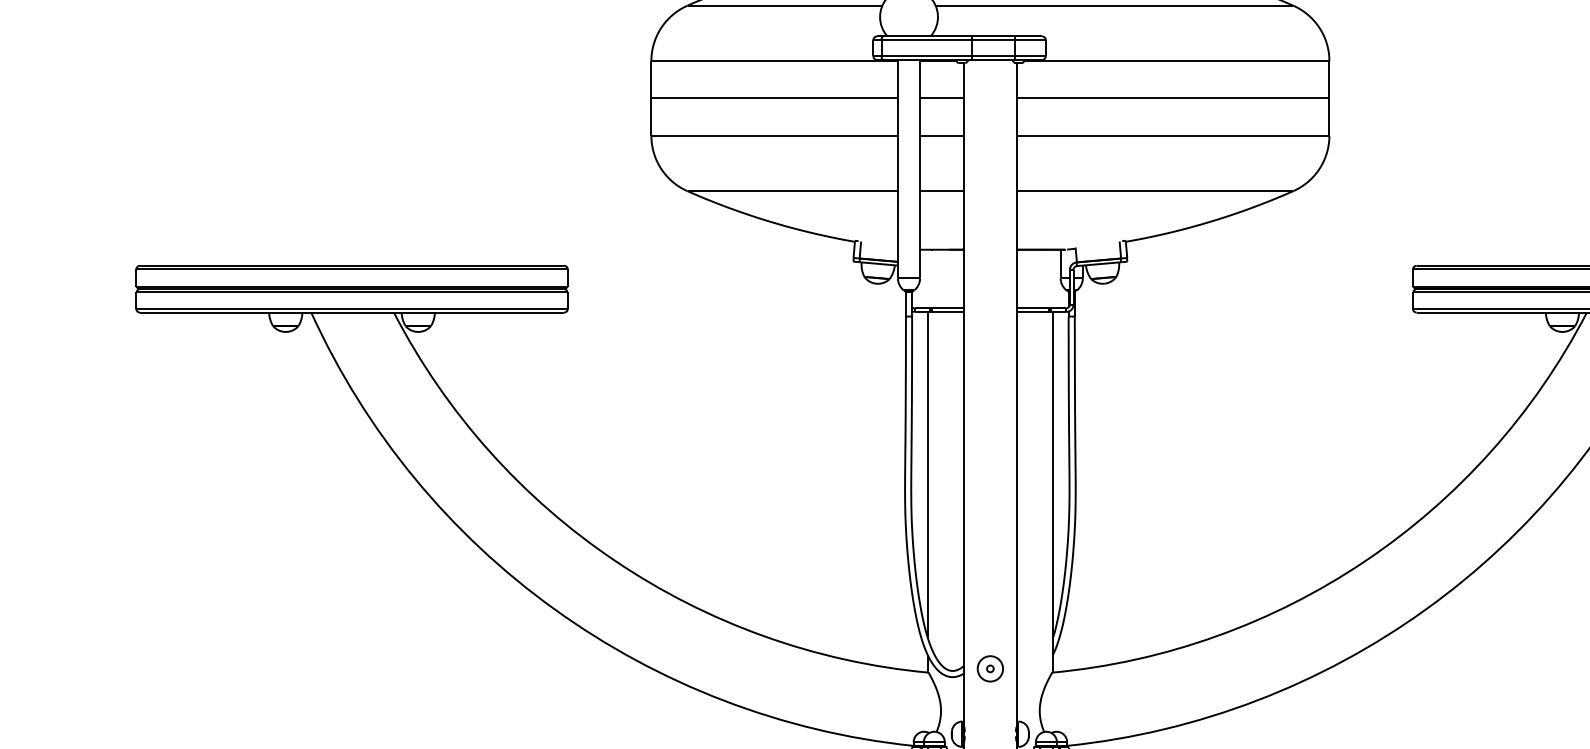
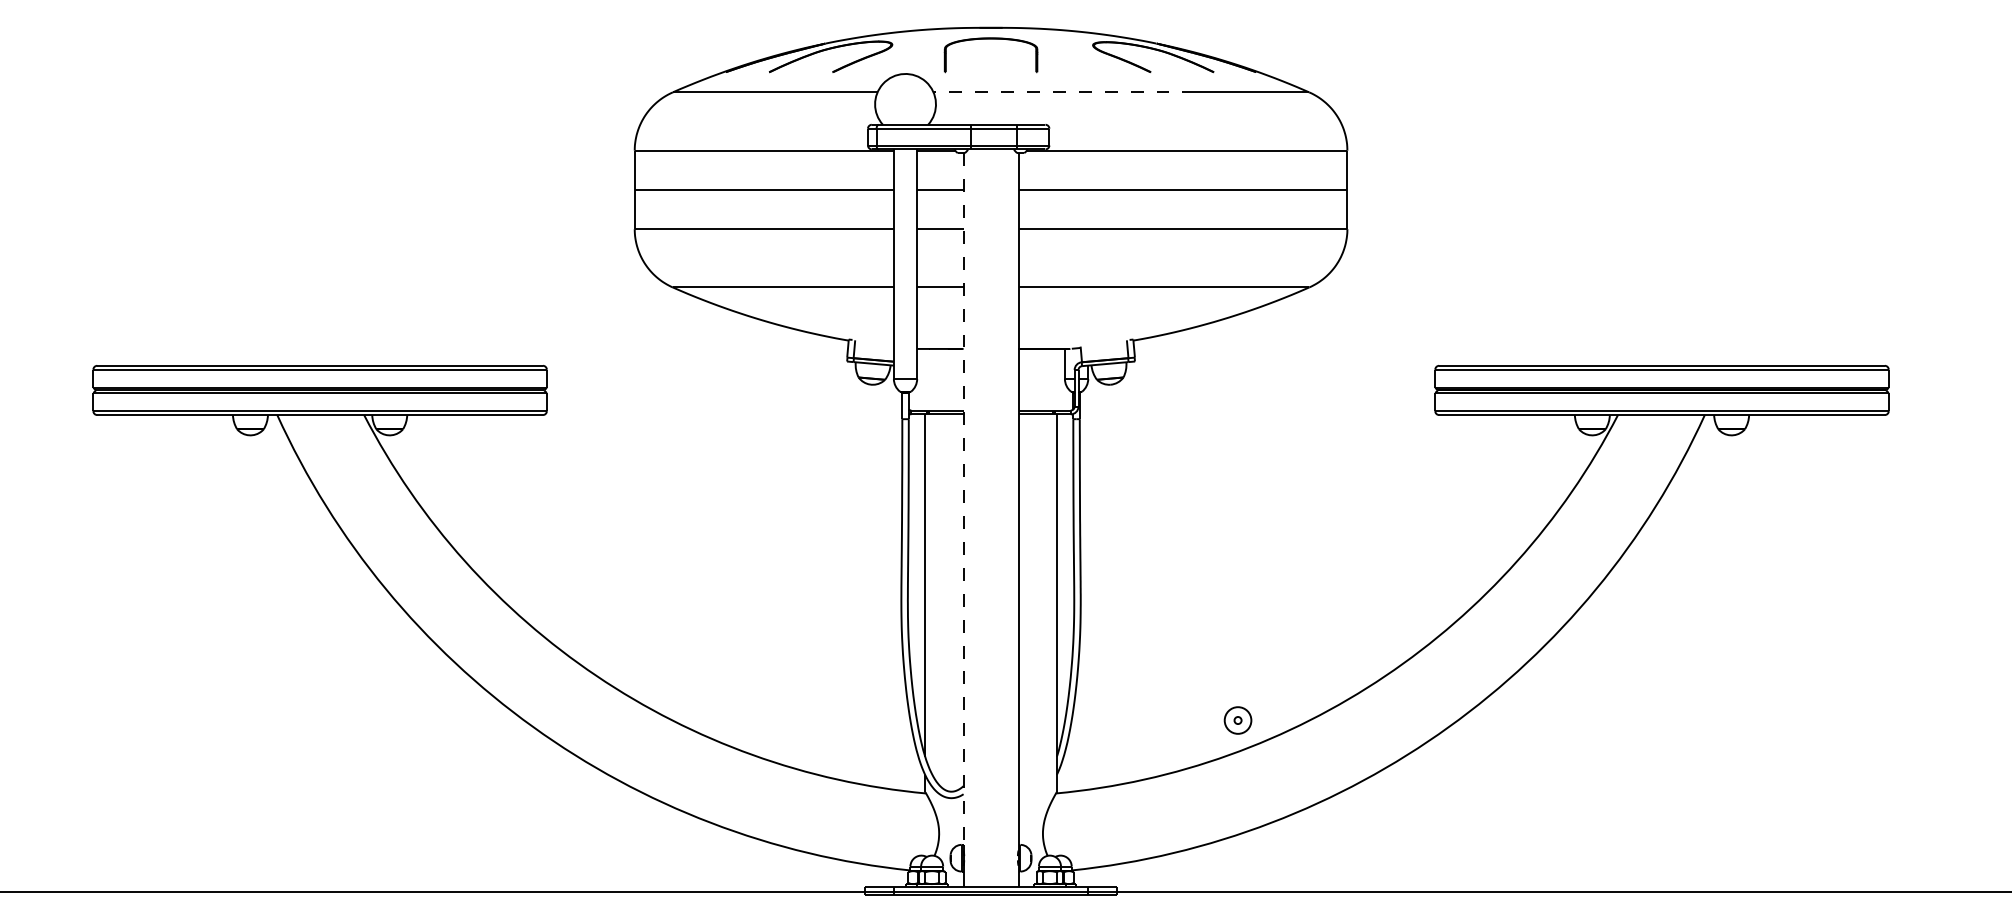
line: (1060, 5) -> (1064, 92), solid -> dashed
line: (964, 392) -> (963, 498), solid -> dashed
part: (989, 668) -> (1237, 720), moved

